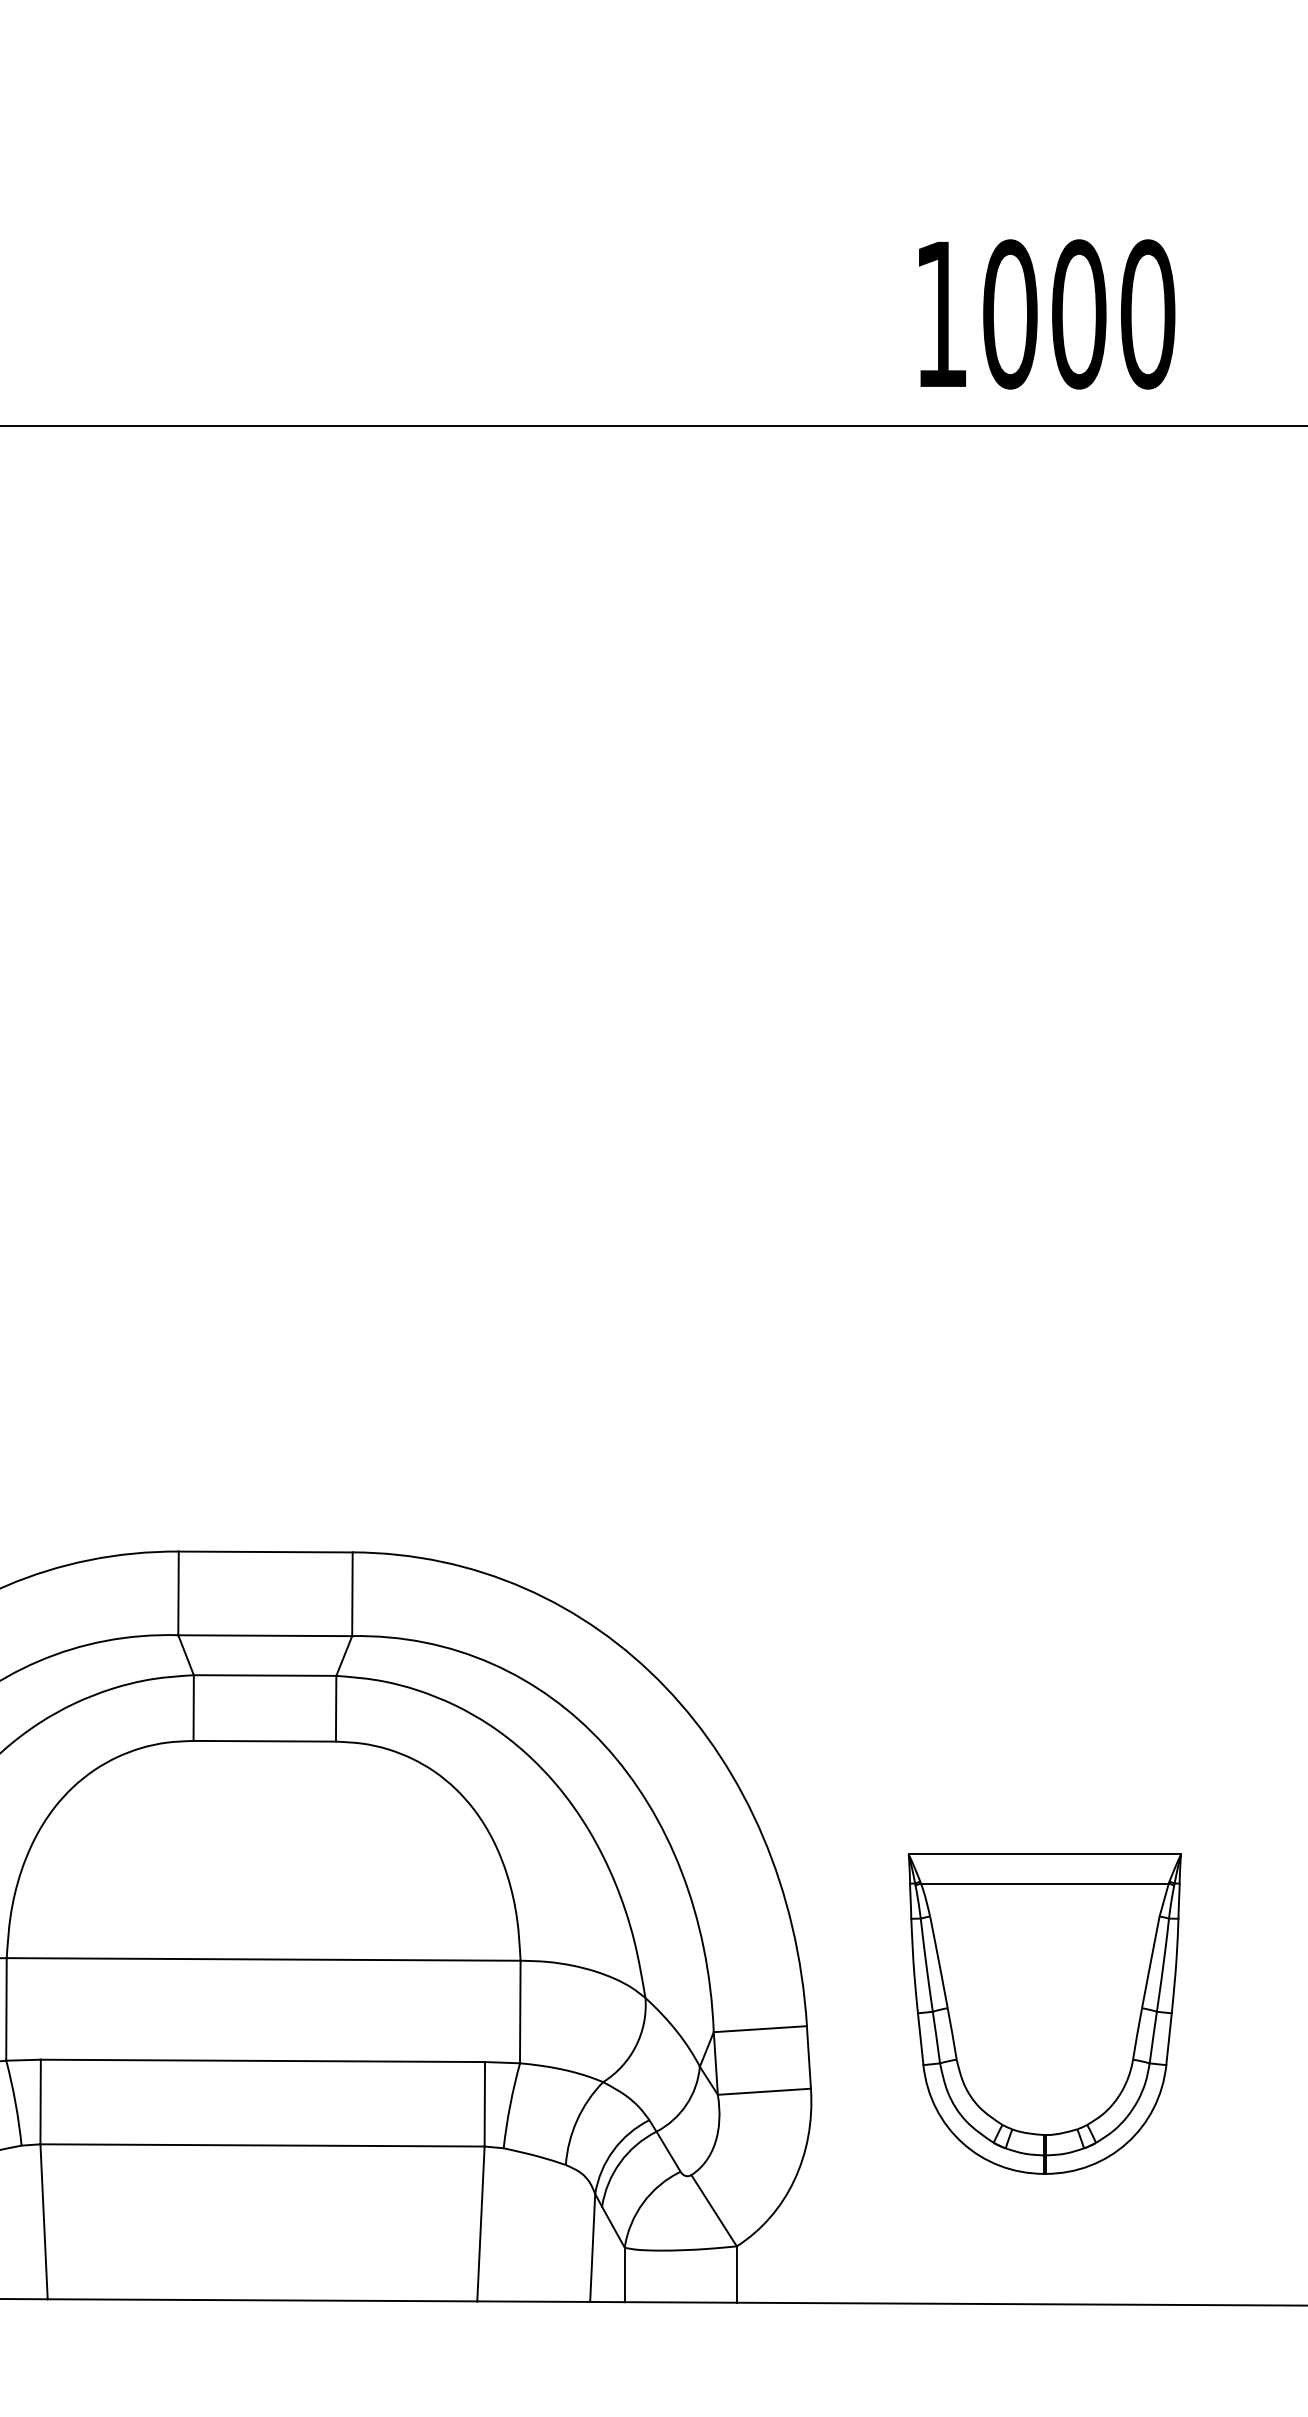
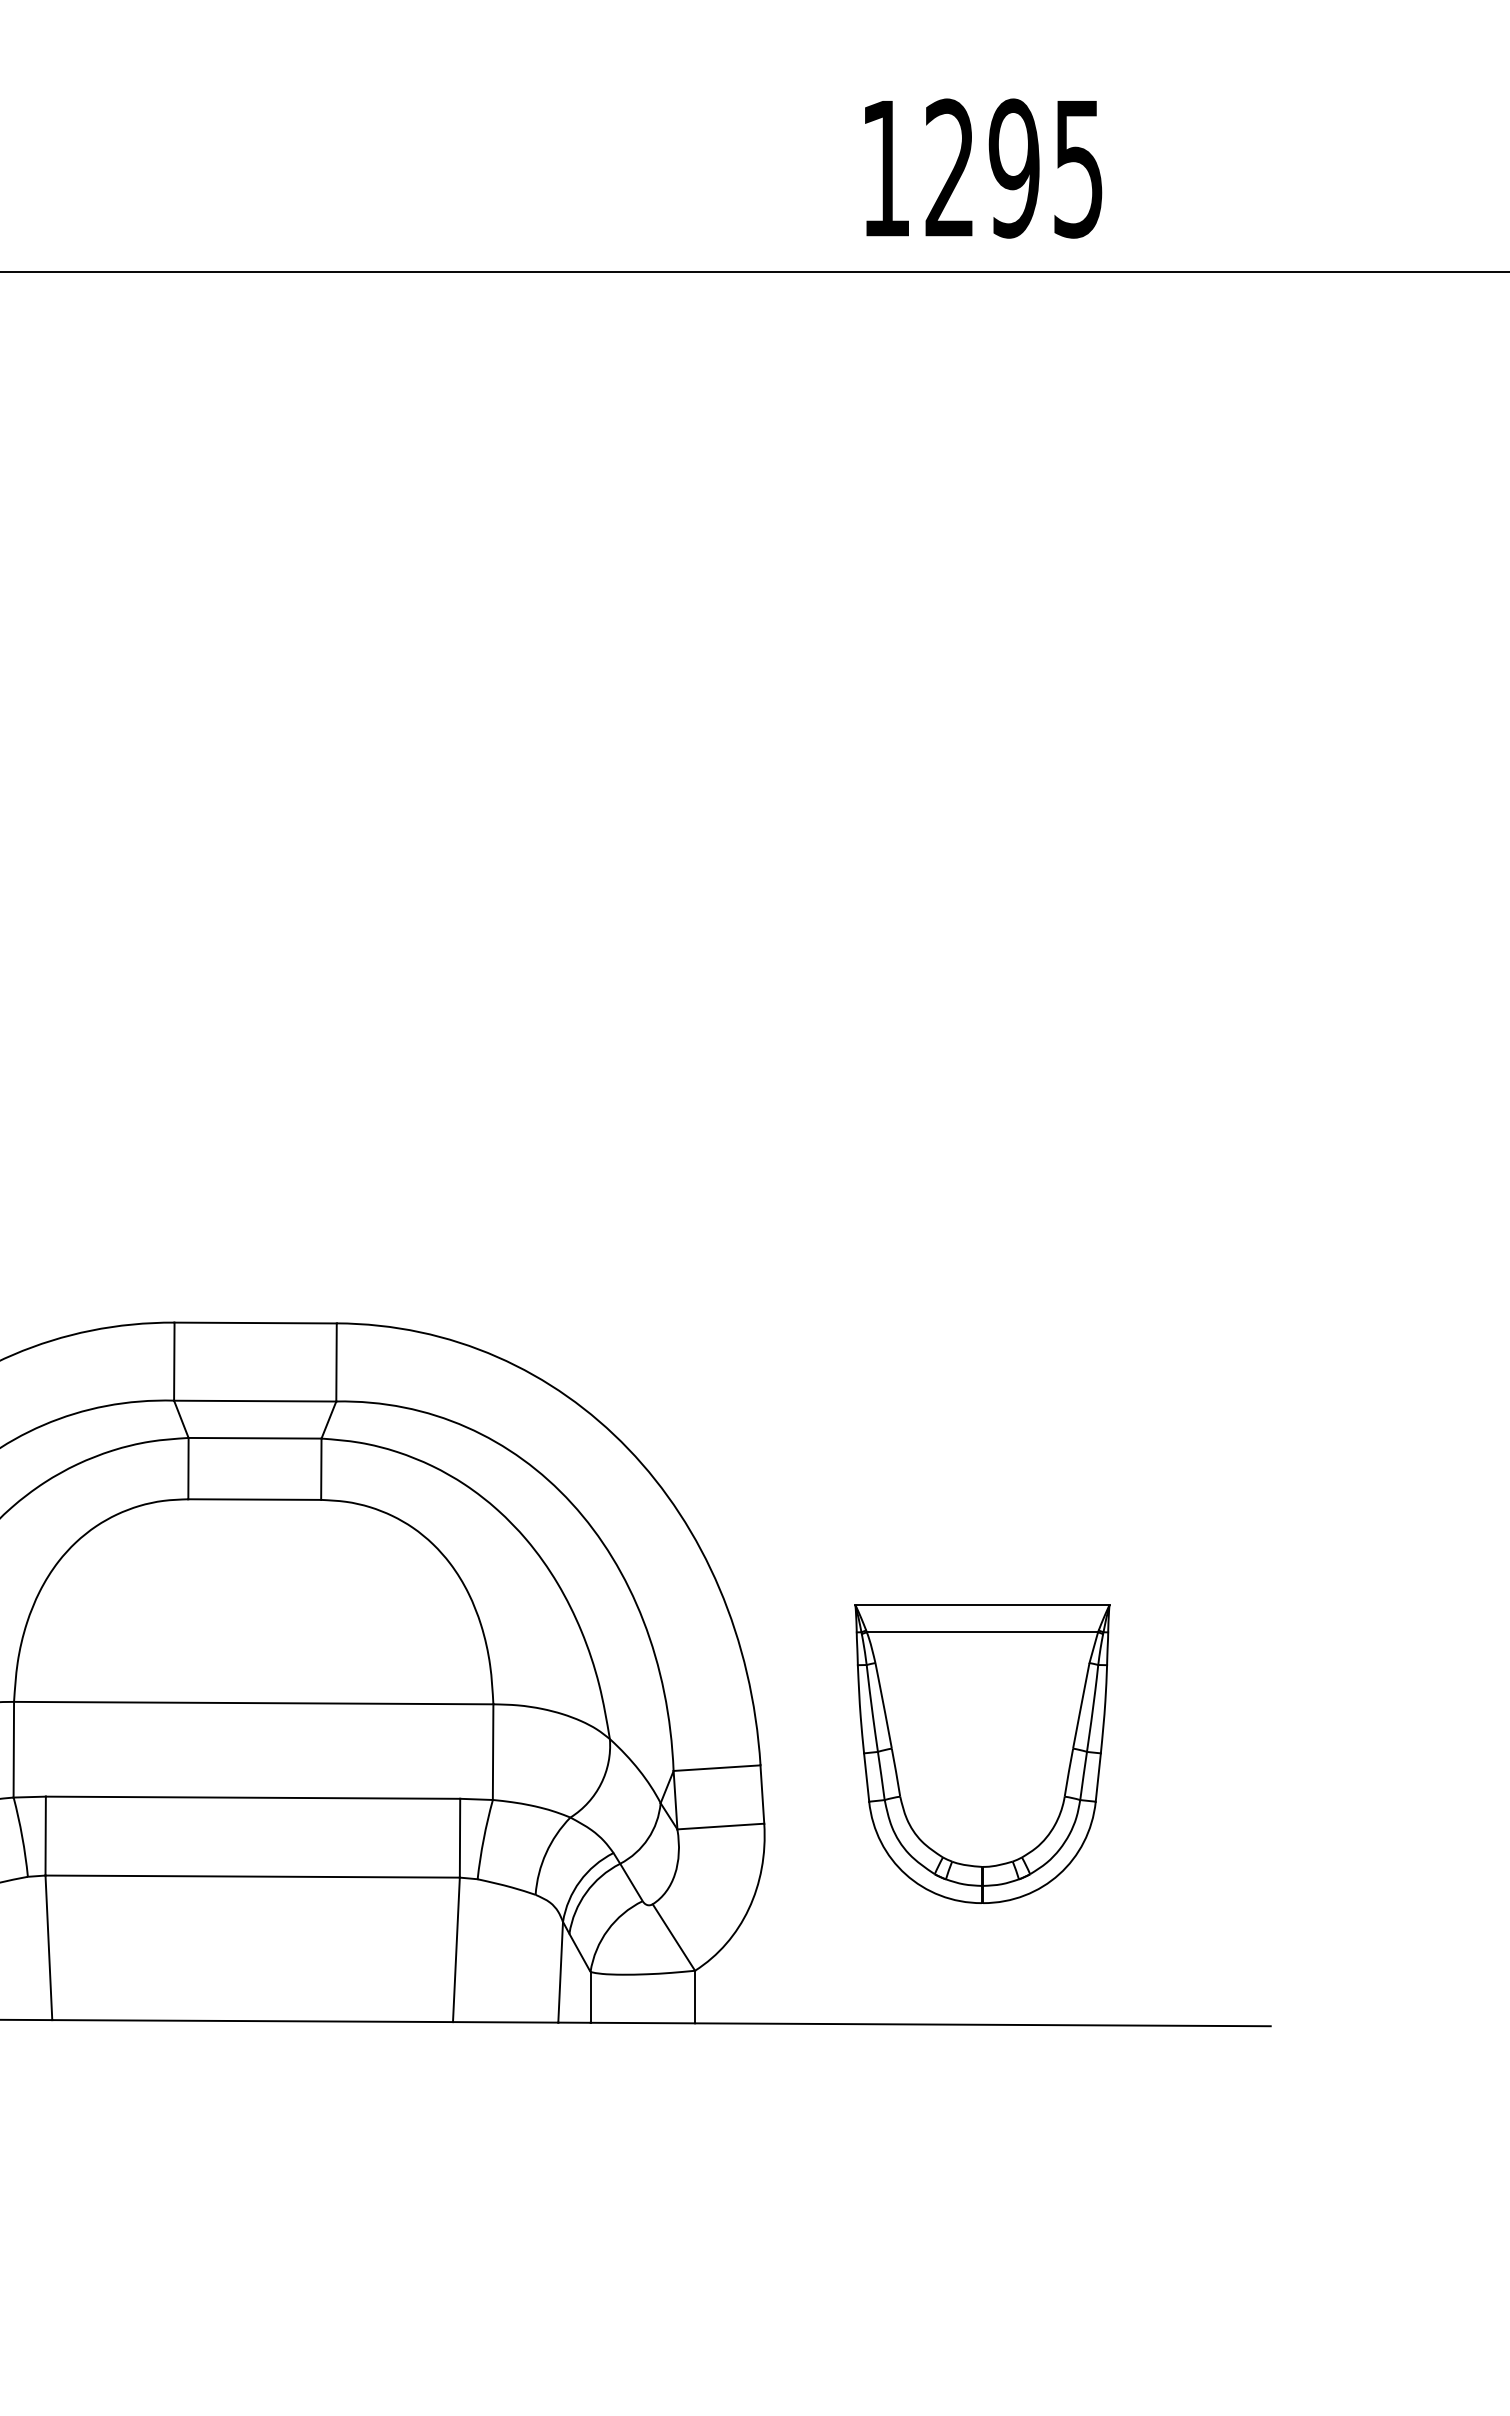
text: (1079, 314) -> (1014, 168), 1000 -> 1295

